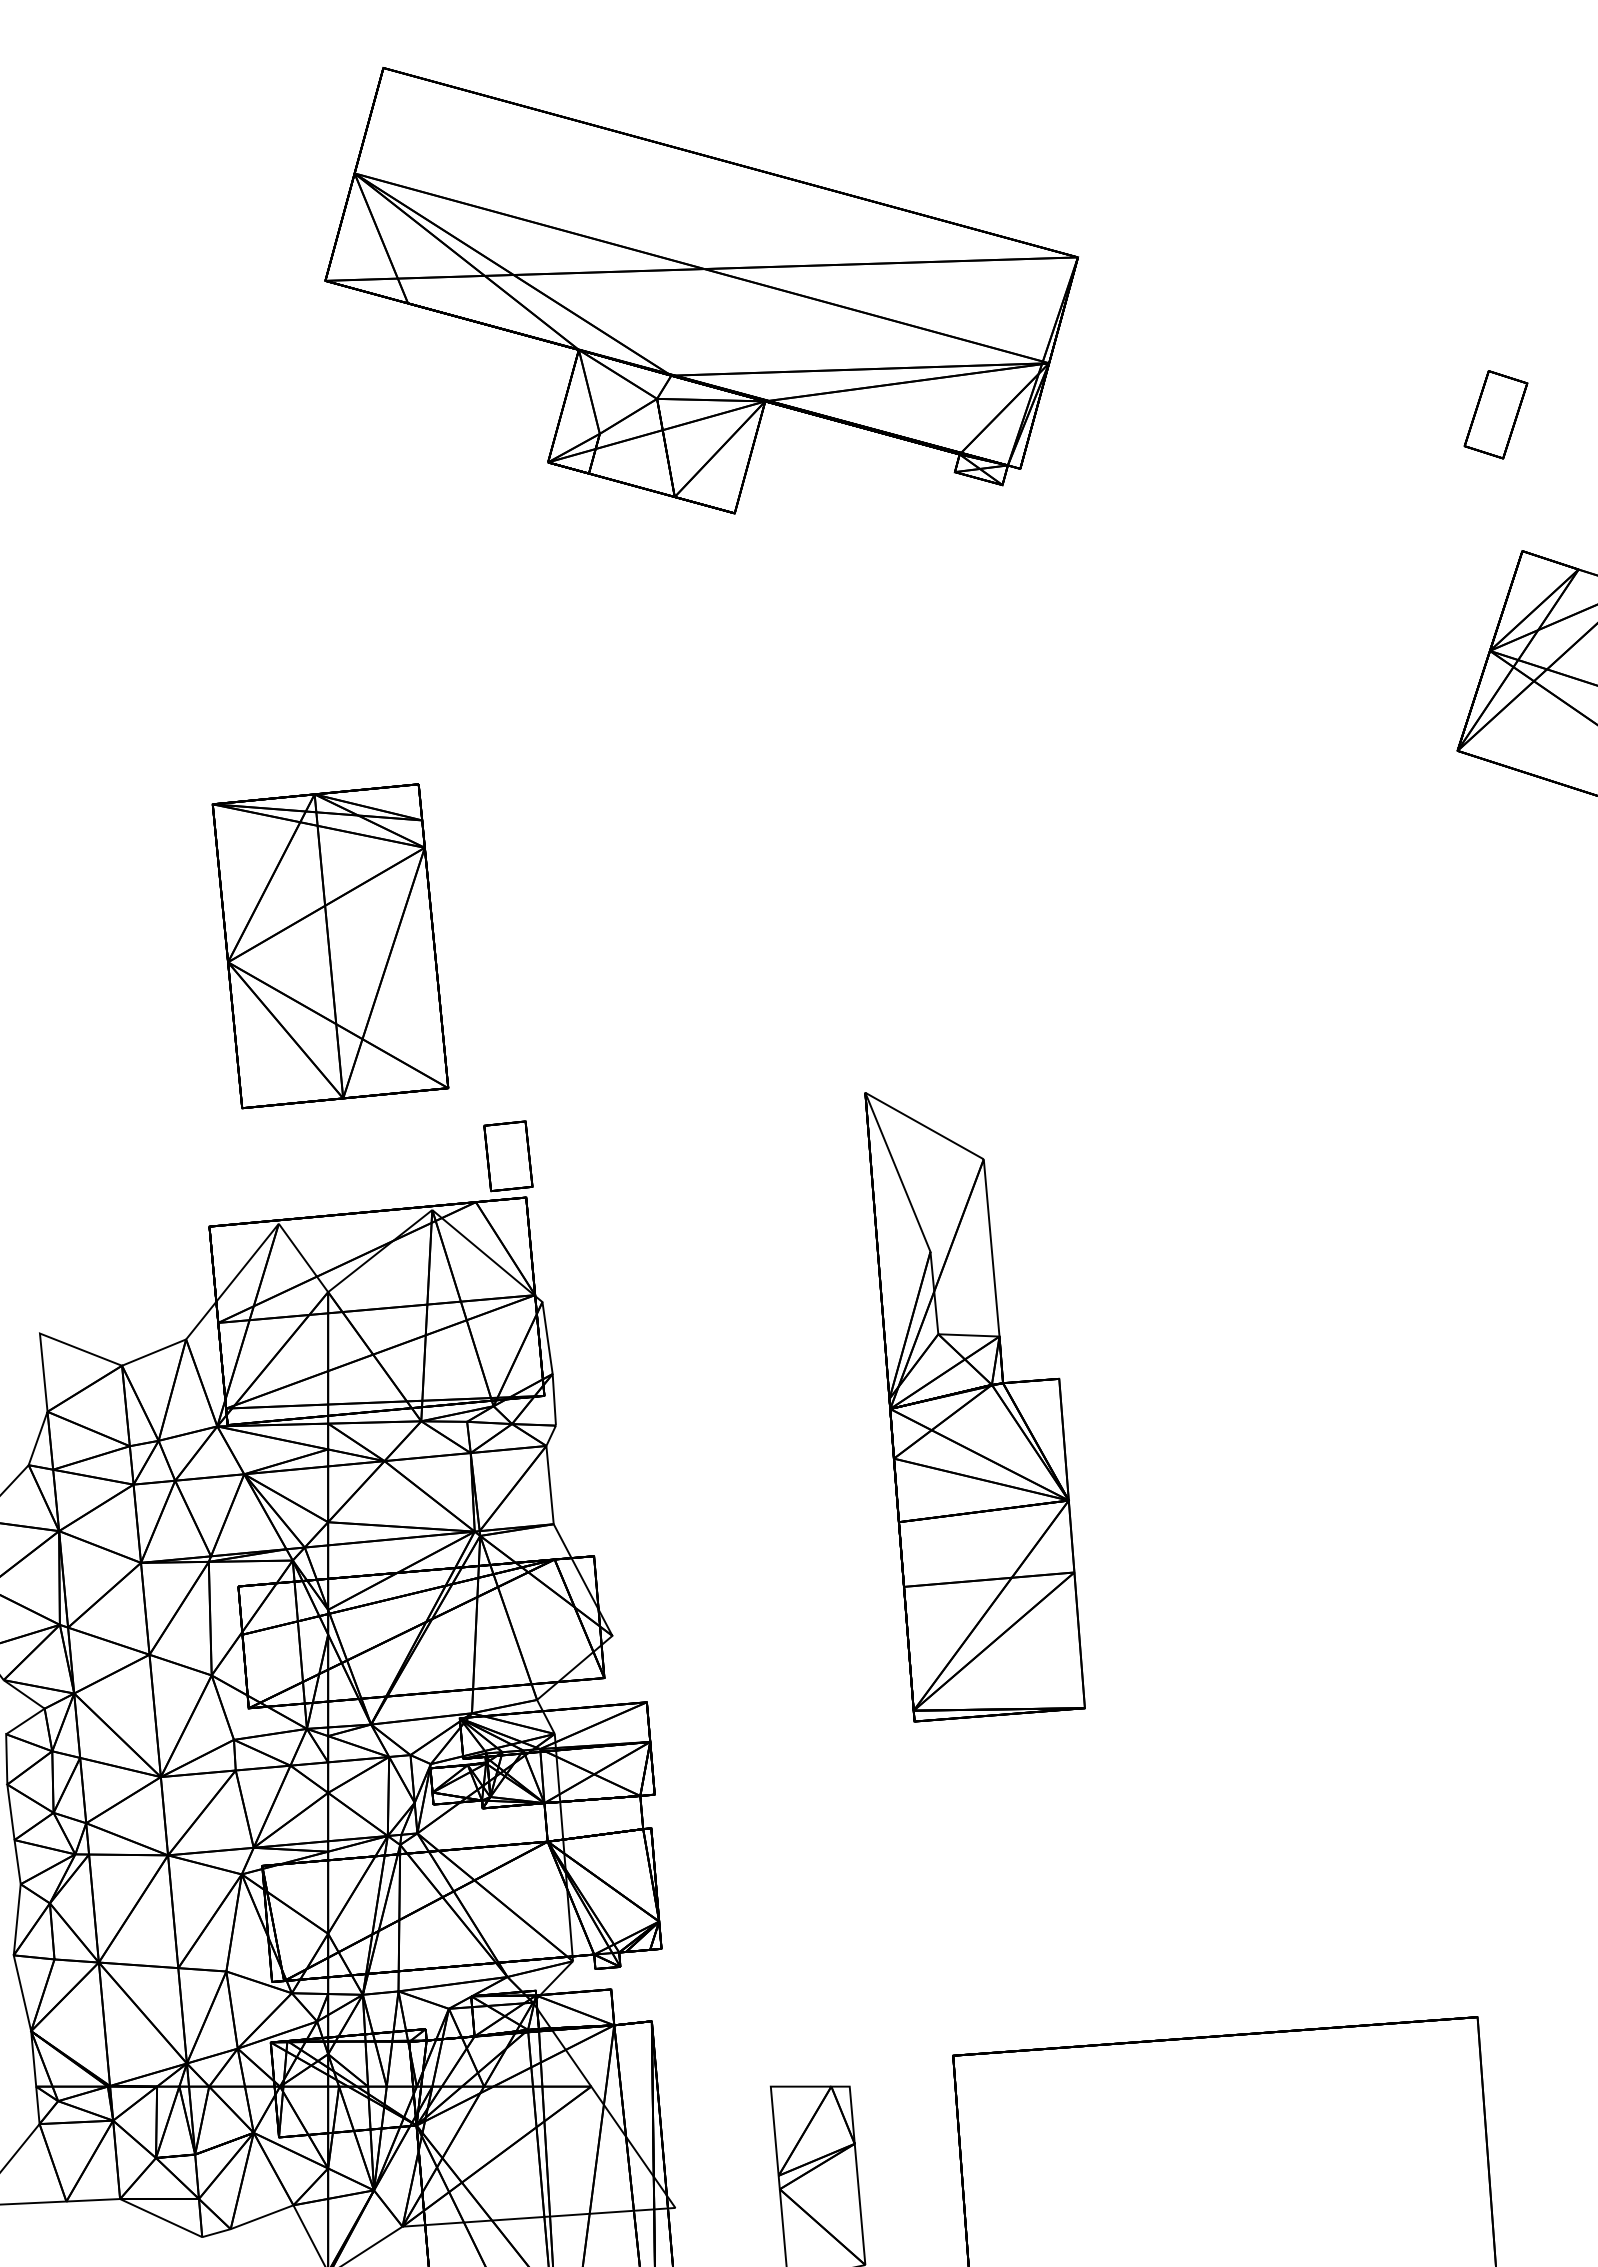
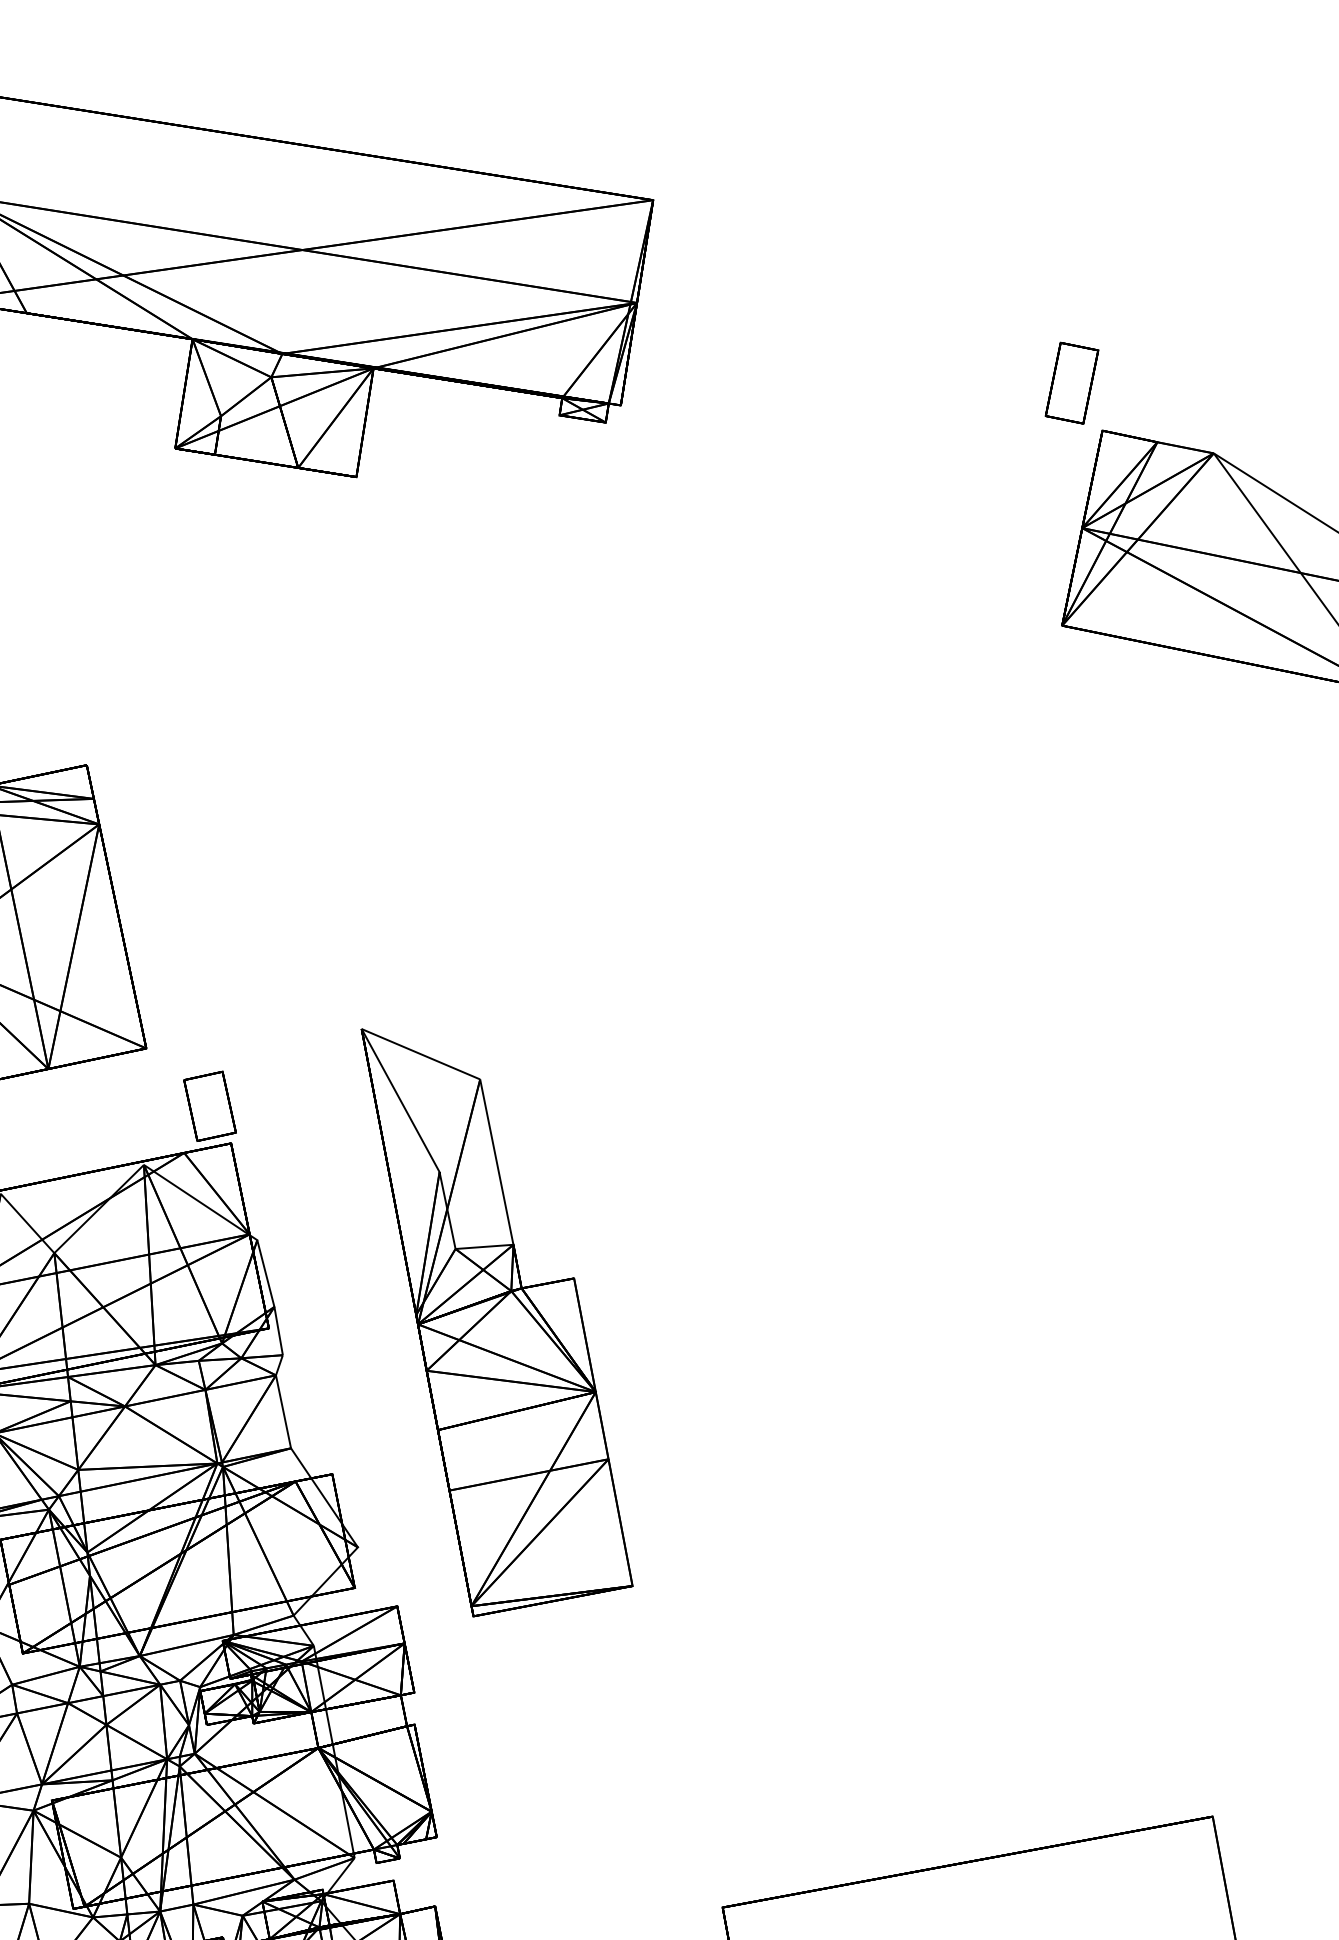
part: (1495, 414) -> (1071, 383), moved
part: (974, 1407) -> (497, 1314), moved

